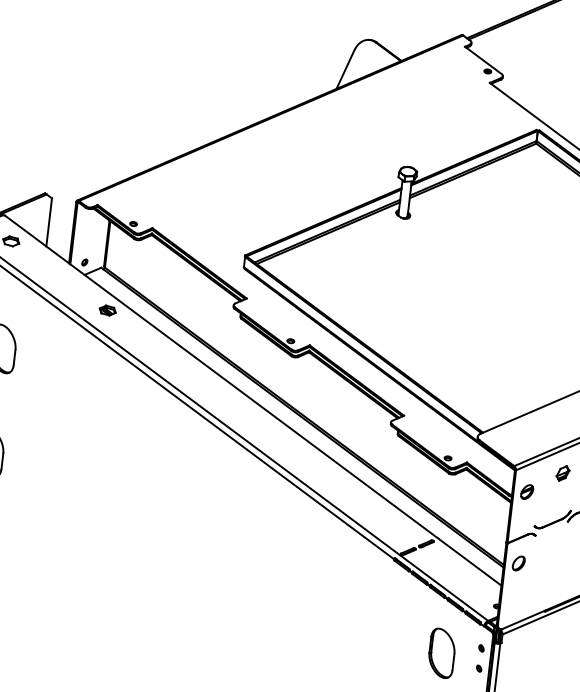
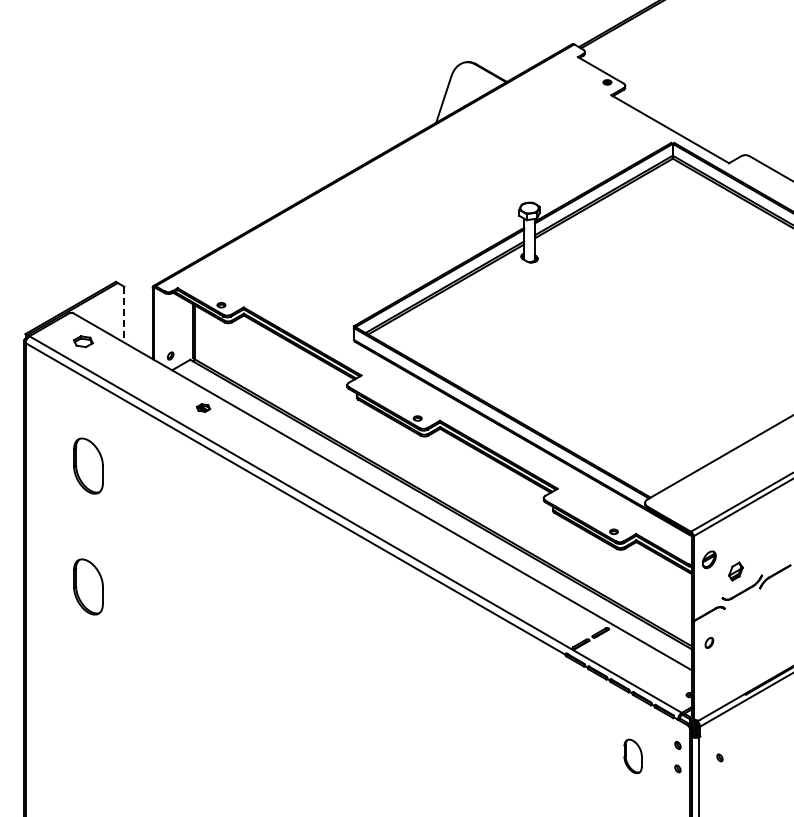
line: (49, 222) -> (124, 314), solid -> dashed
part: (107, 310) -> (203, 407), size x0.7
part: (562, 473) -> (735, 571), moved
part: (518, 563) -> (709, 642), size x0.6
part: (441, 653) -> (632, 756), size x0.6
part: (515, 663) -> (719, 757), added

